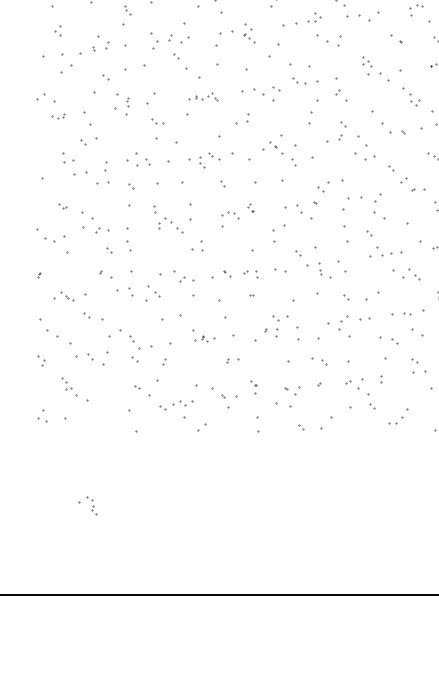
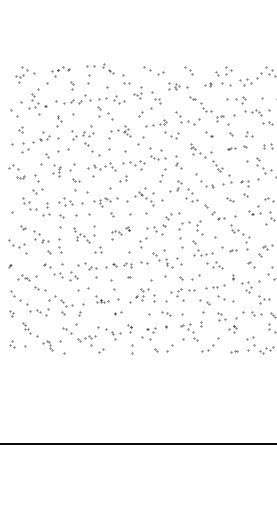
part: (203, 96) -> (101, 166), size x1.67
part: (398, 416) -> (210, 344), size x1.67
part: (88, 506) -> (47, 345), moved

